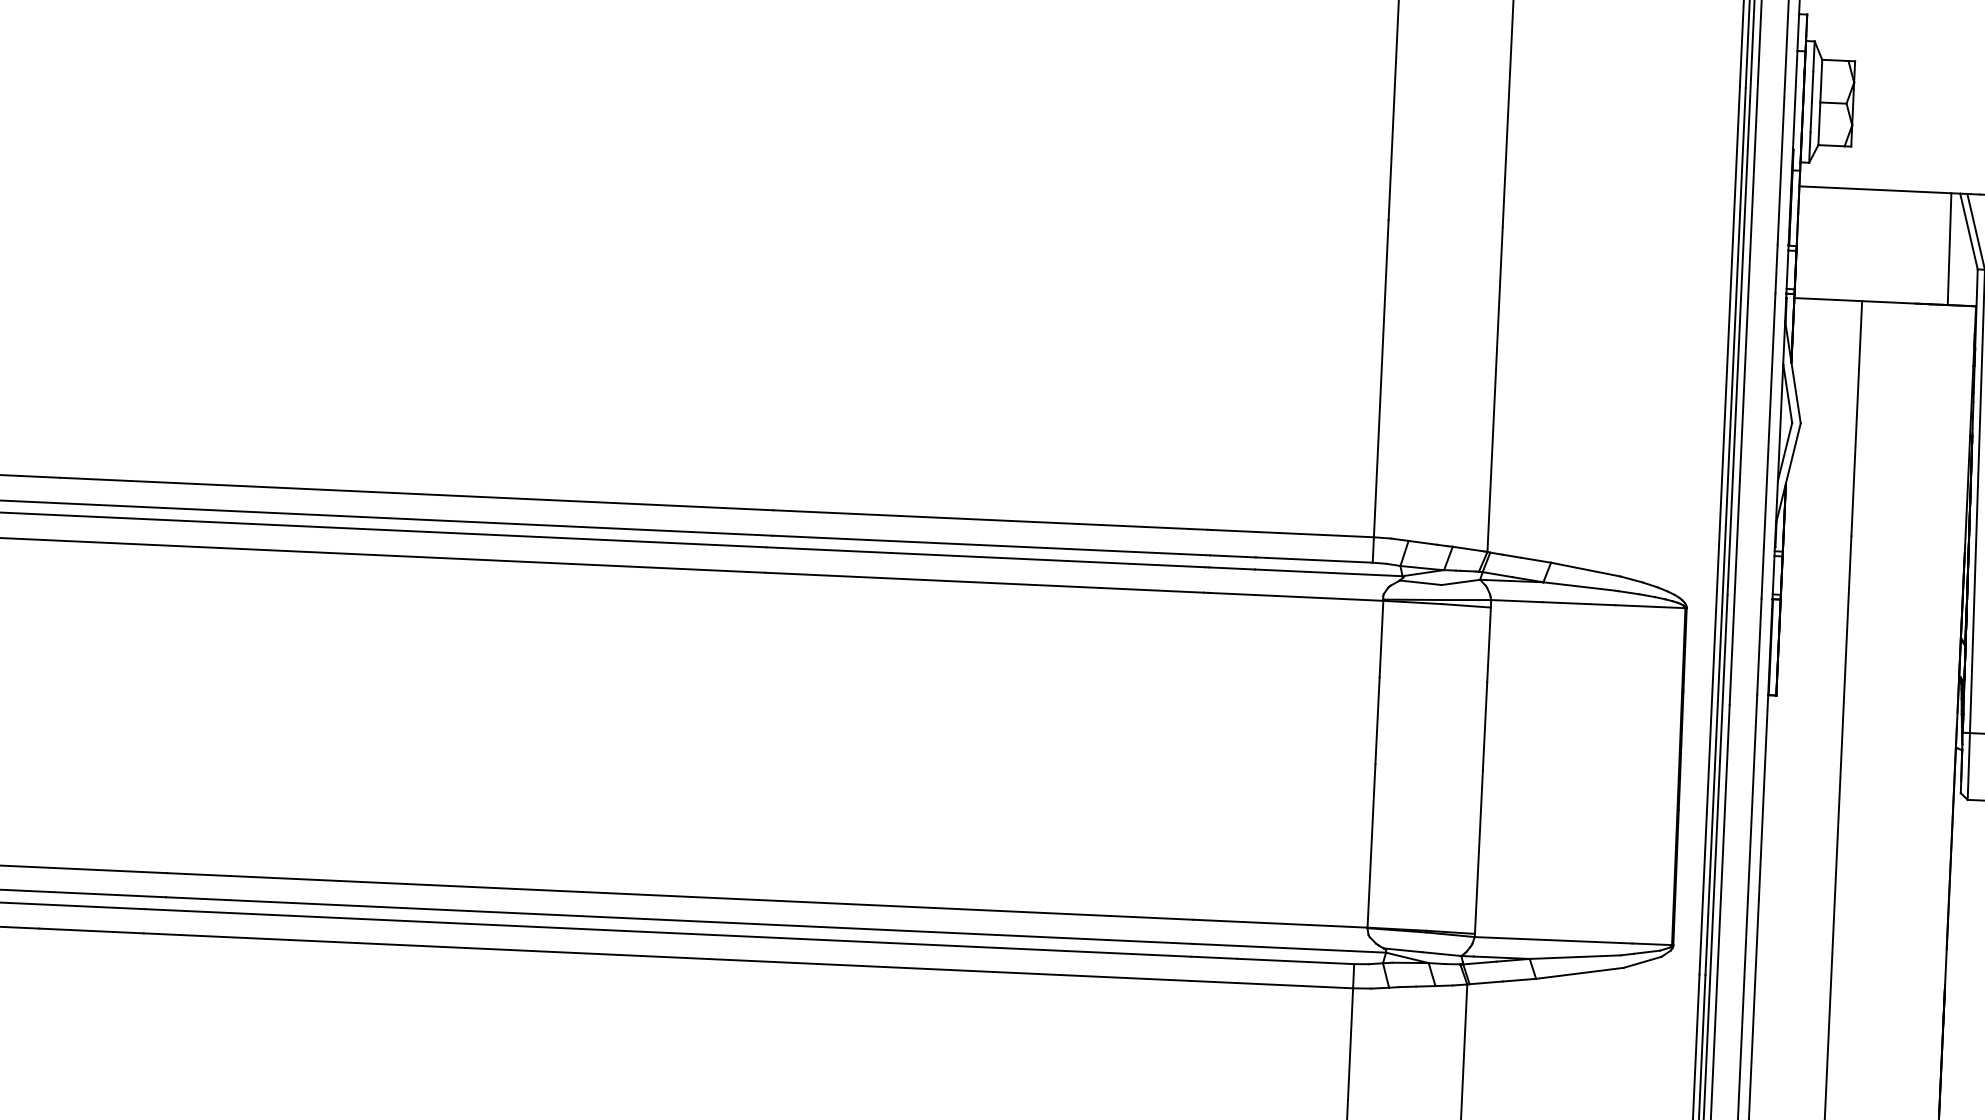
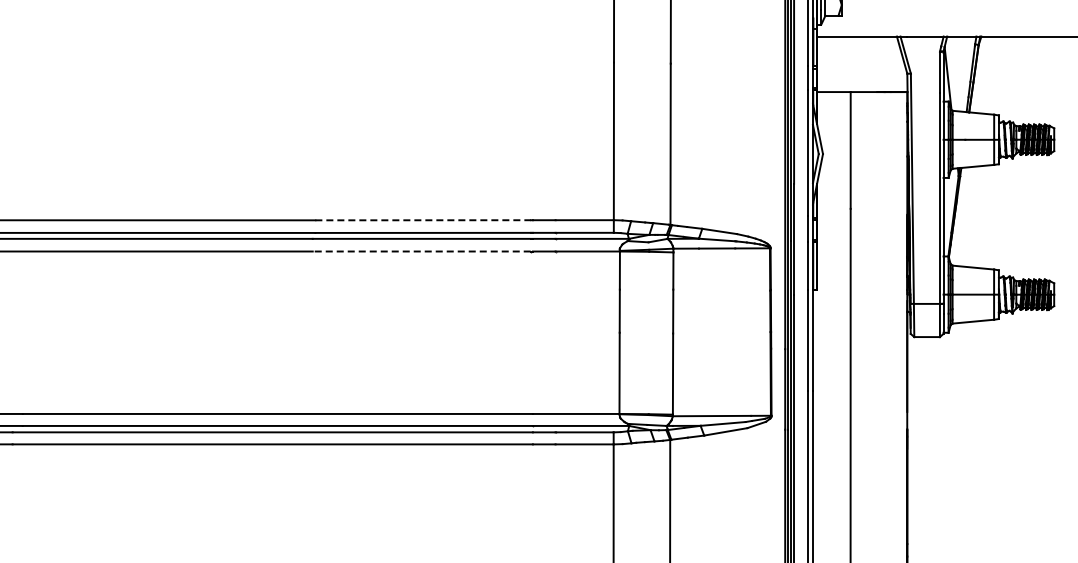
line: (1948, 249) -> (892, 64), removed
line: (990, 520) -> (423, 220), solid -> dashed
line: (984, 582) -> (421, 251), solid -> dashed

